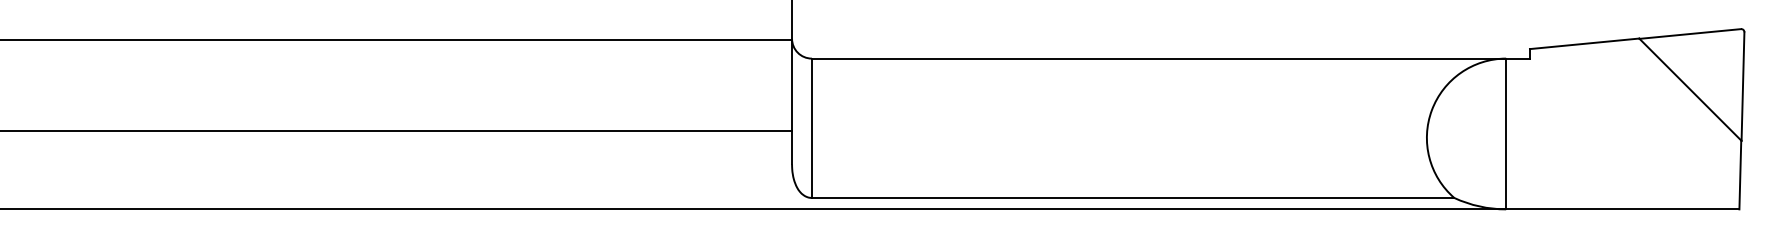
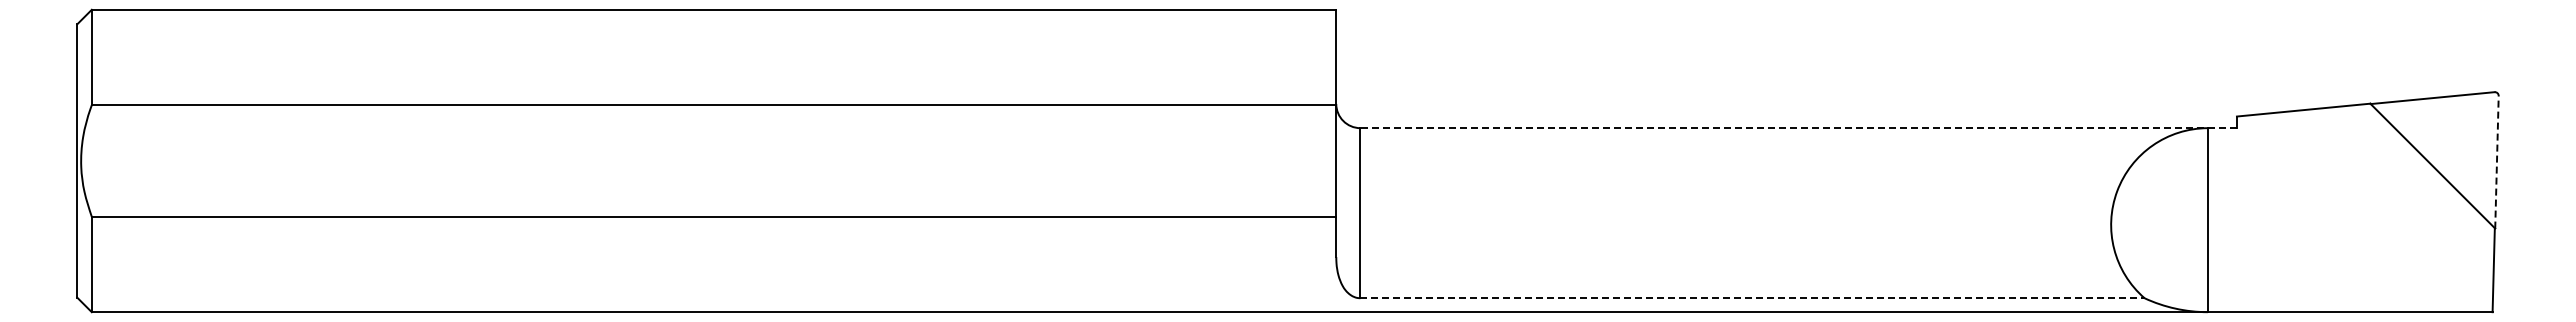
line: (1170, 58) -> (1798, 128), solid -> dashed
line: (1742, 85) -> (2496, 161), solid -> dashed
line: (1133, 198) -> (1753, 298), solid -> dashed

